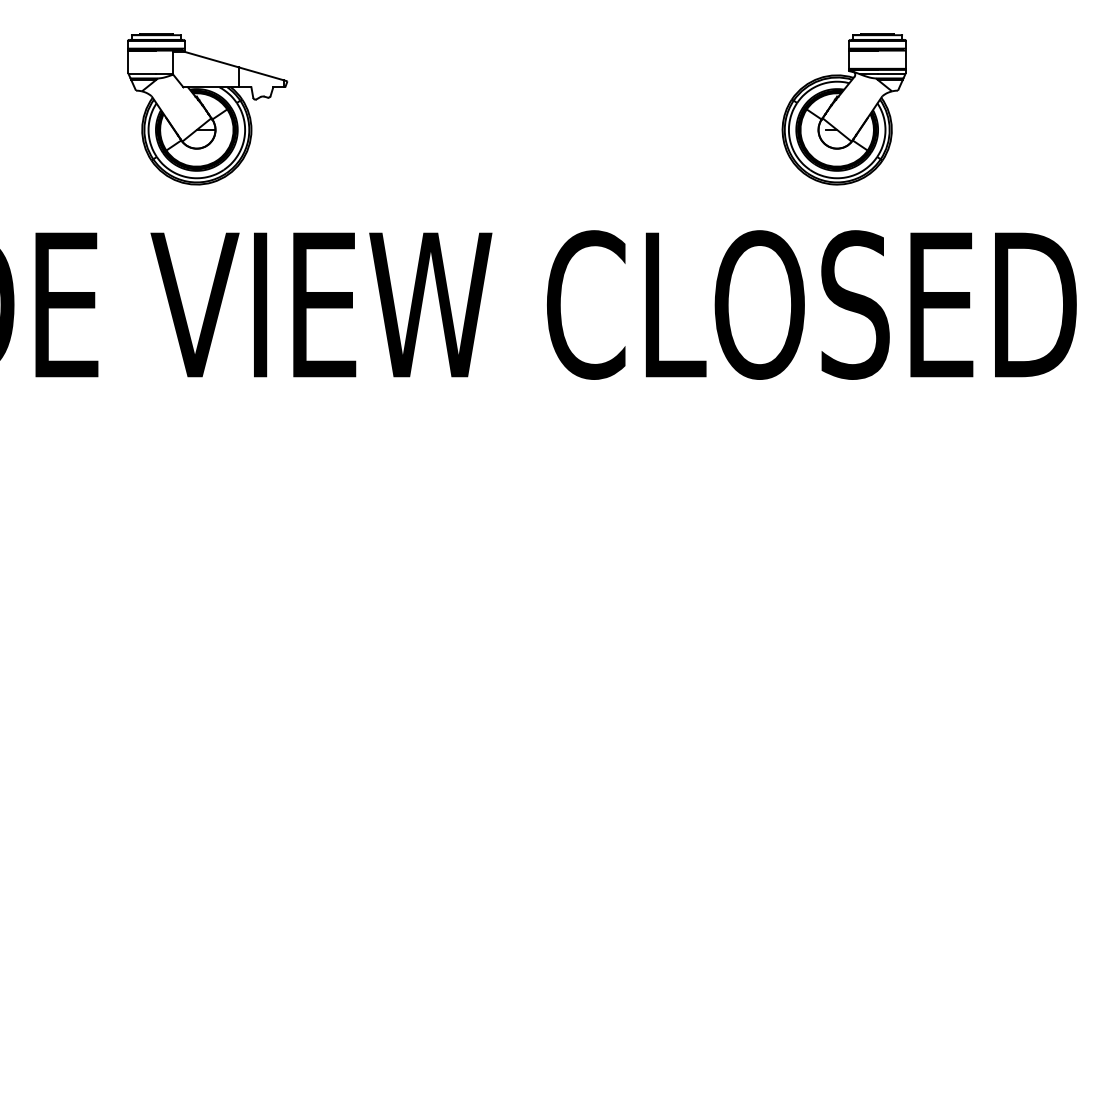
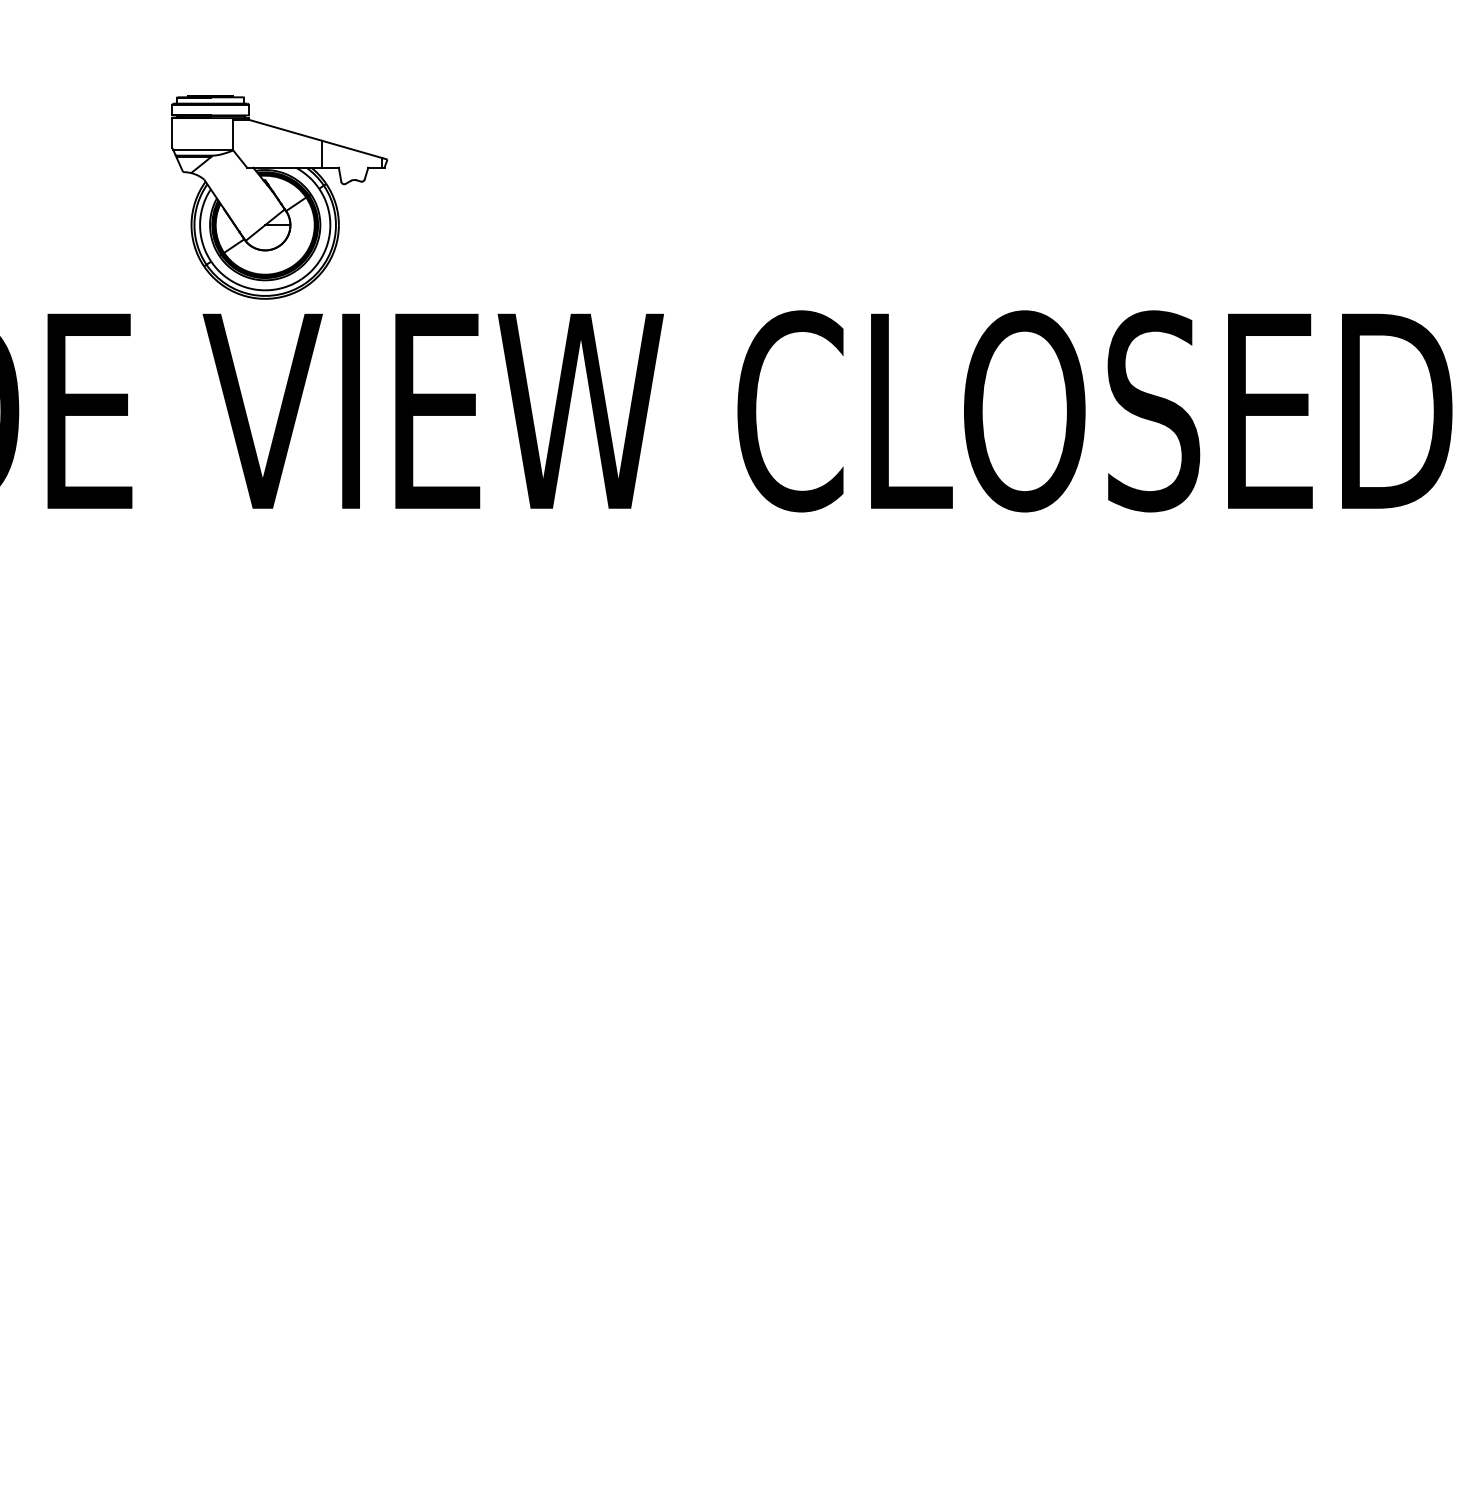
part: (207, 109) -> (279, 197), moved
part: (844, 109) -> (1138, 147), removed

